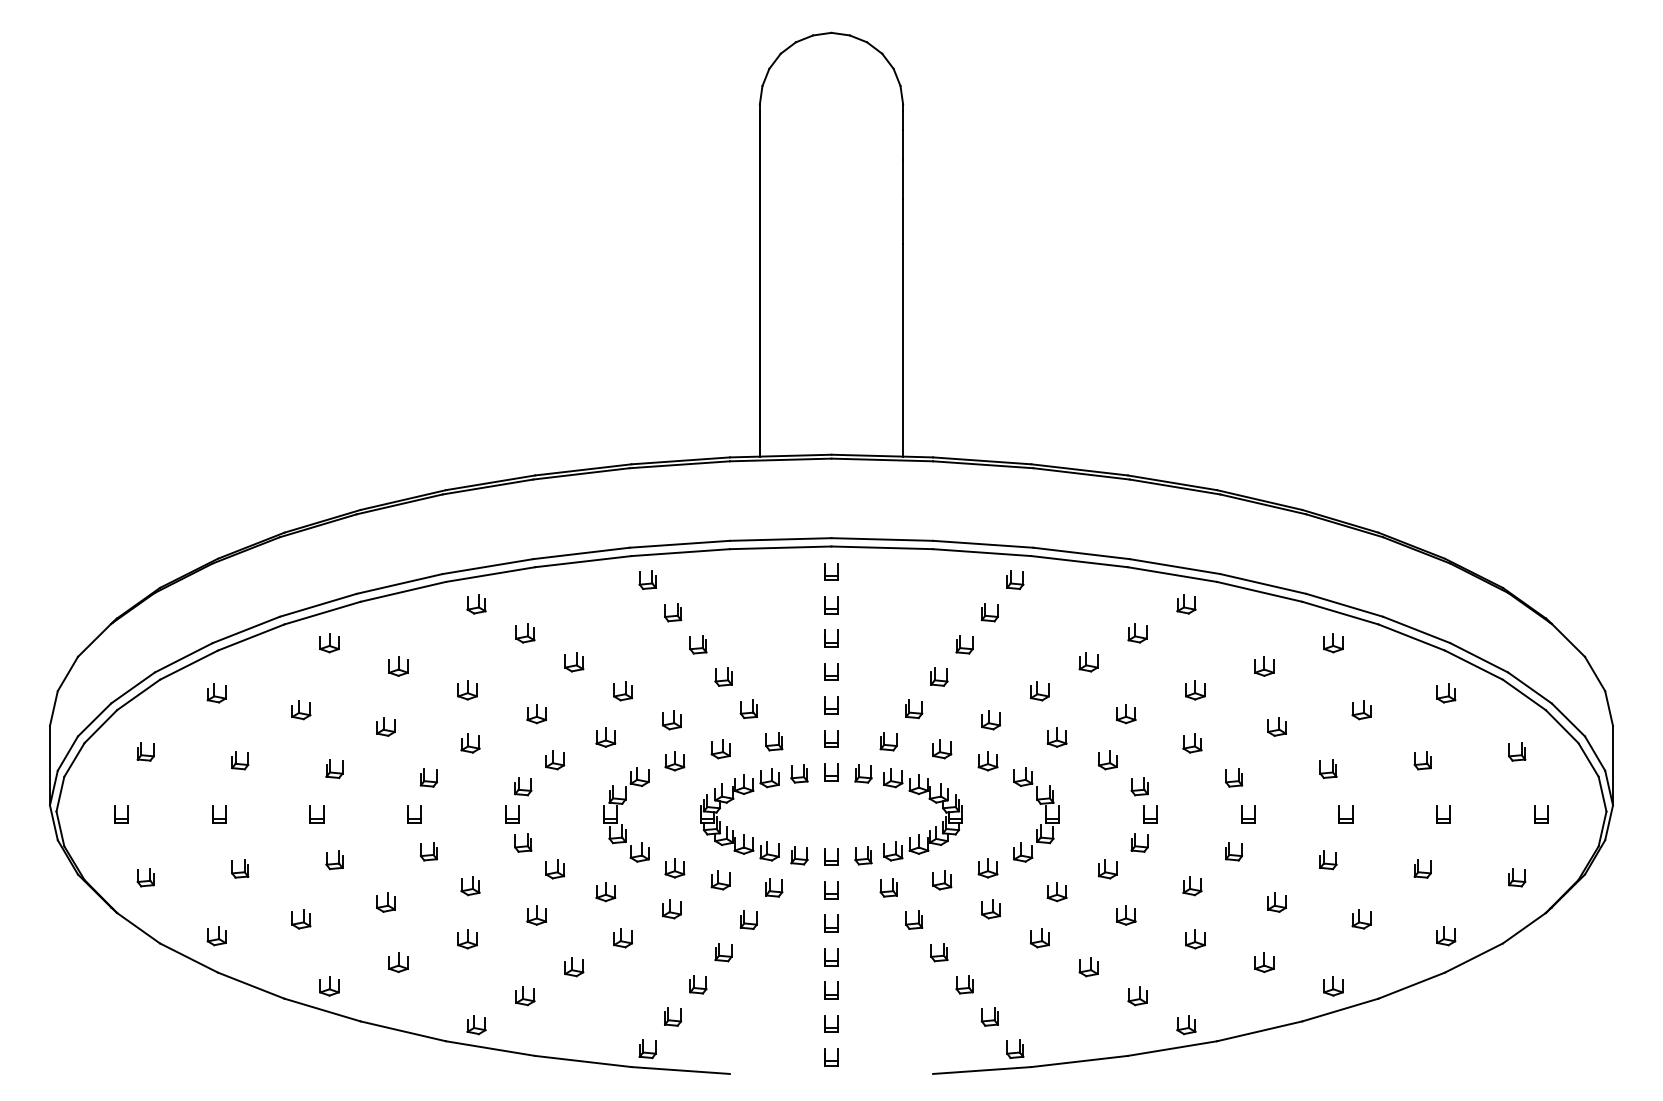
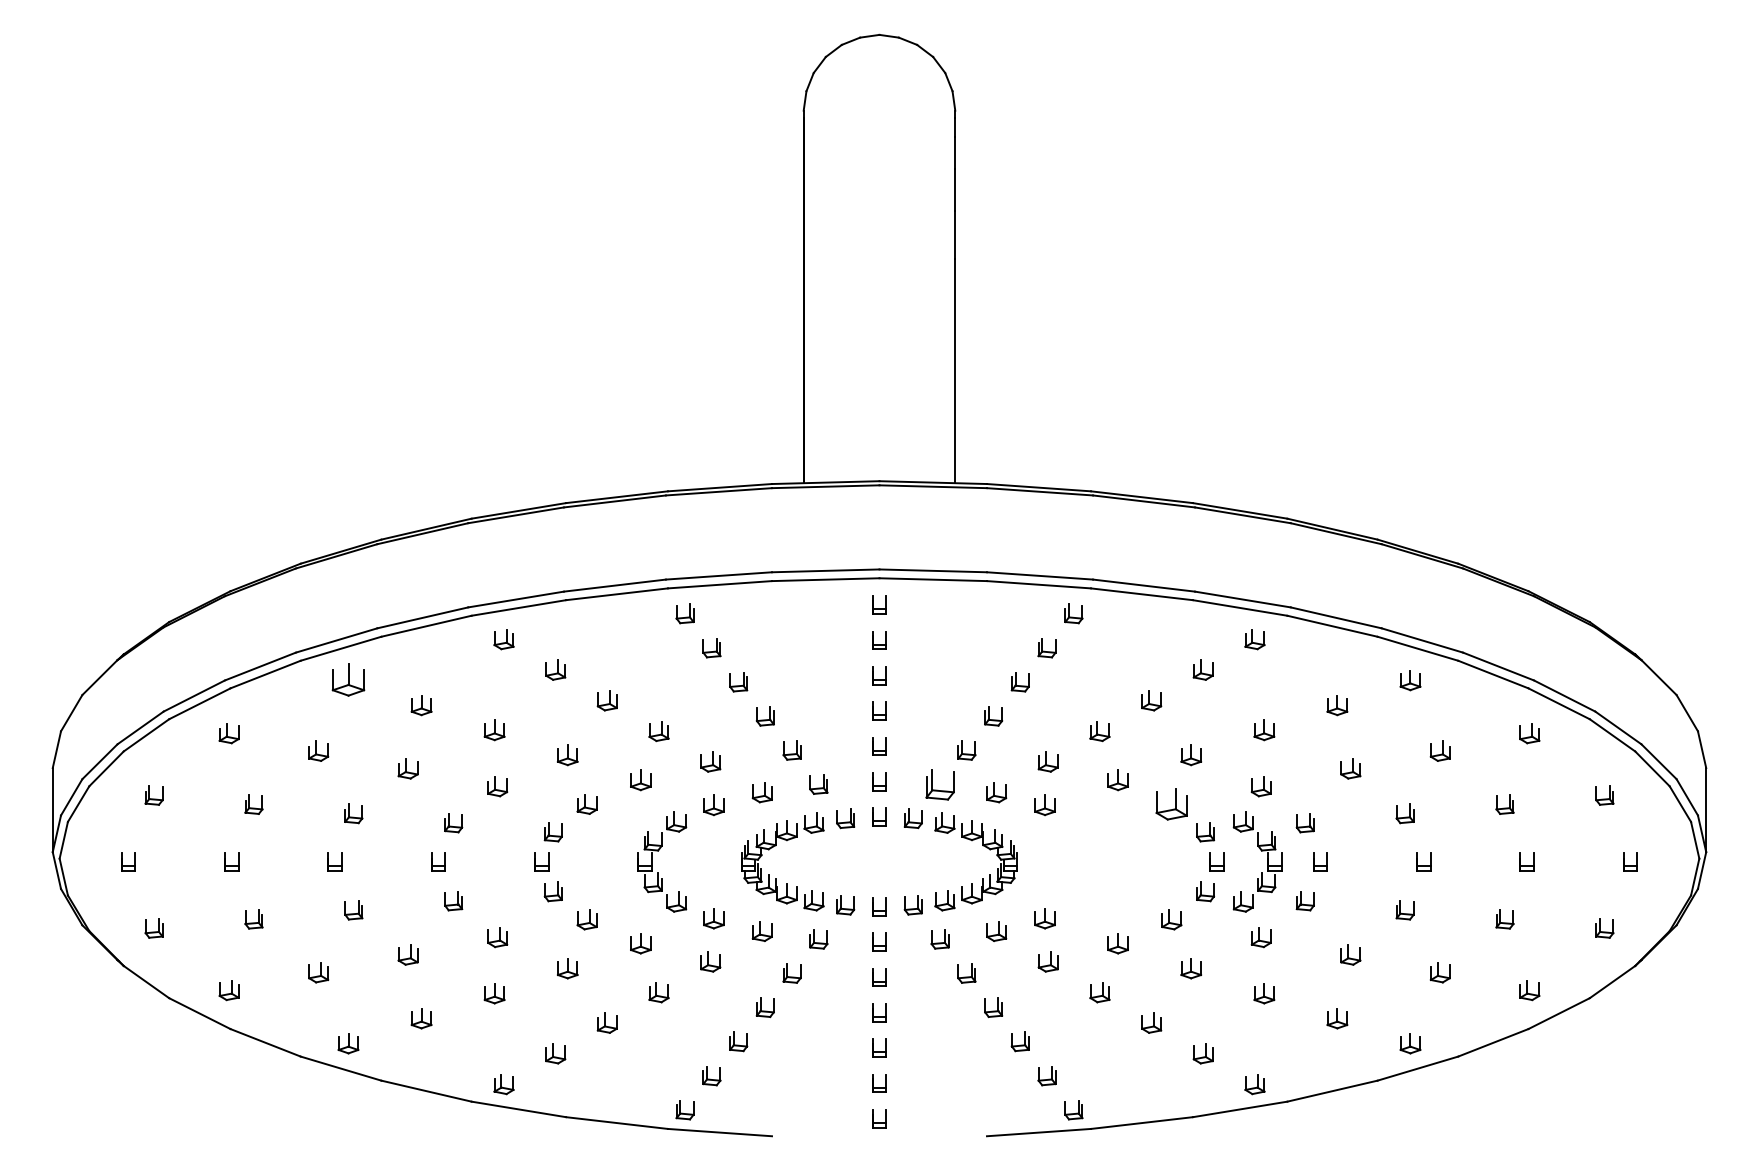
part: (329, 643) -> (348, 680), size x1.6
part: (888, 741) -> (939, 784), size x1.6
part: (1107, 760) -> (1171, 804), size x1.6
part: (1046, 814) -> (1267, 861), moved

